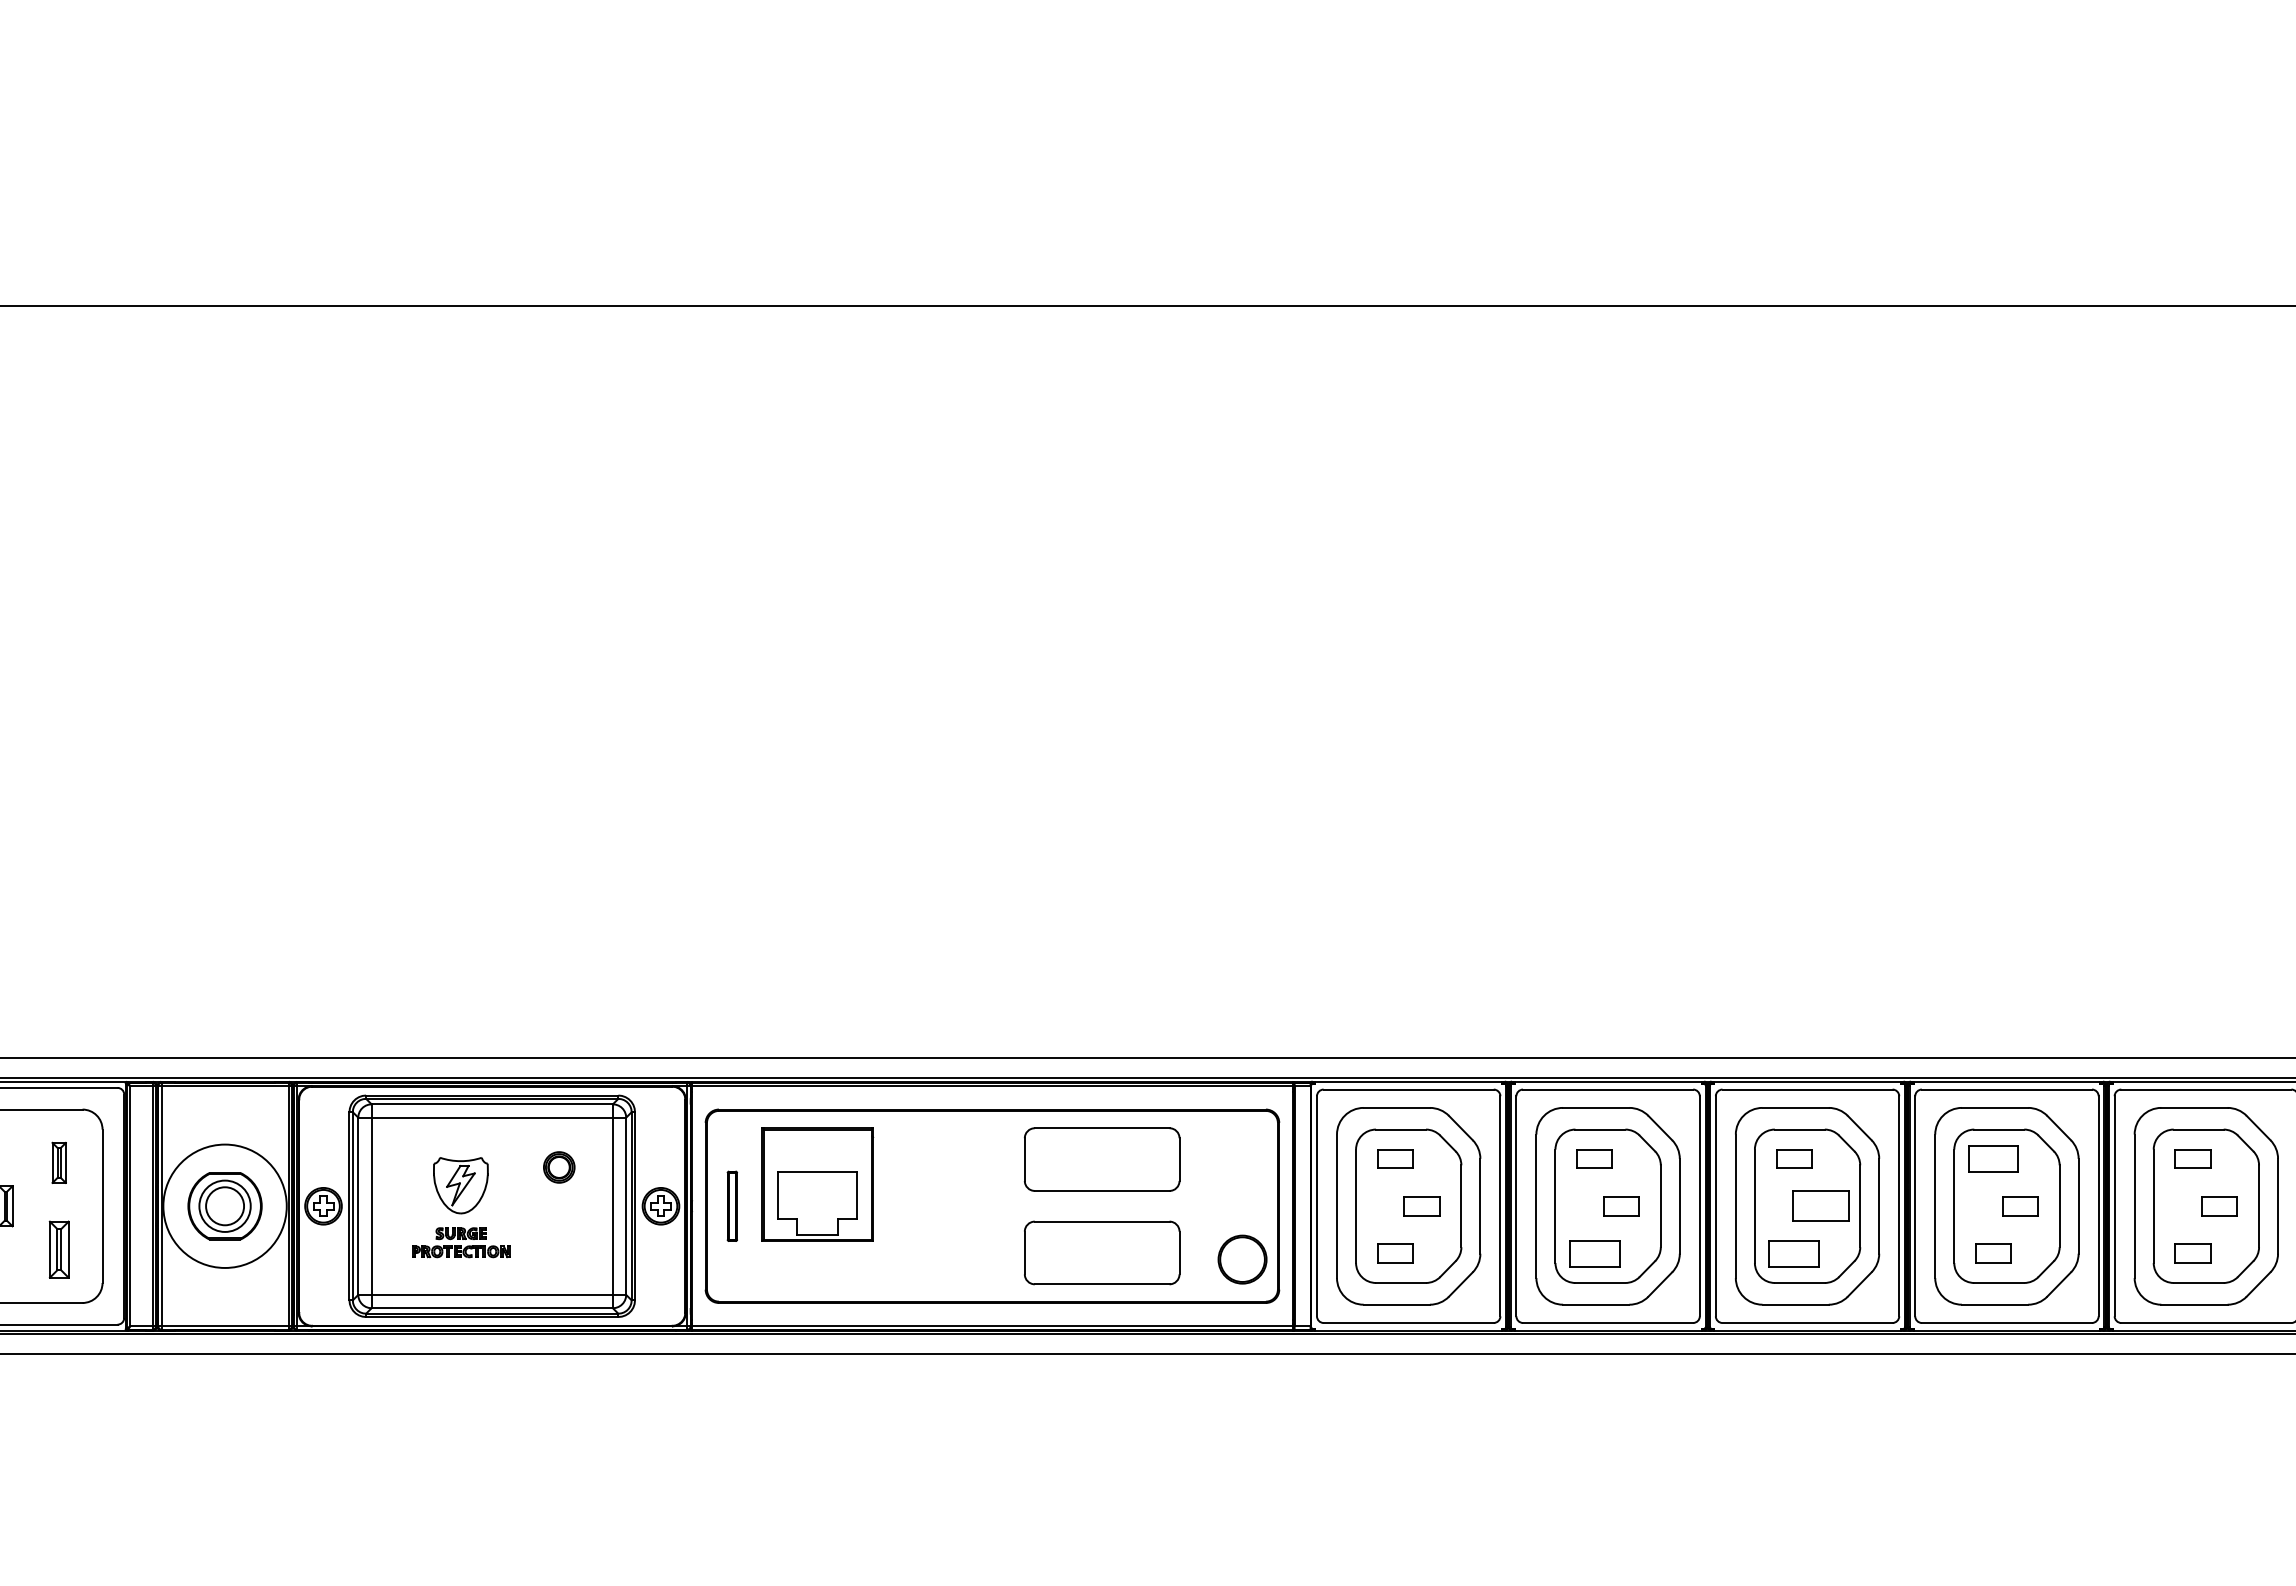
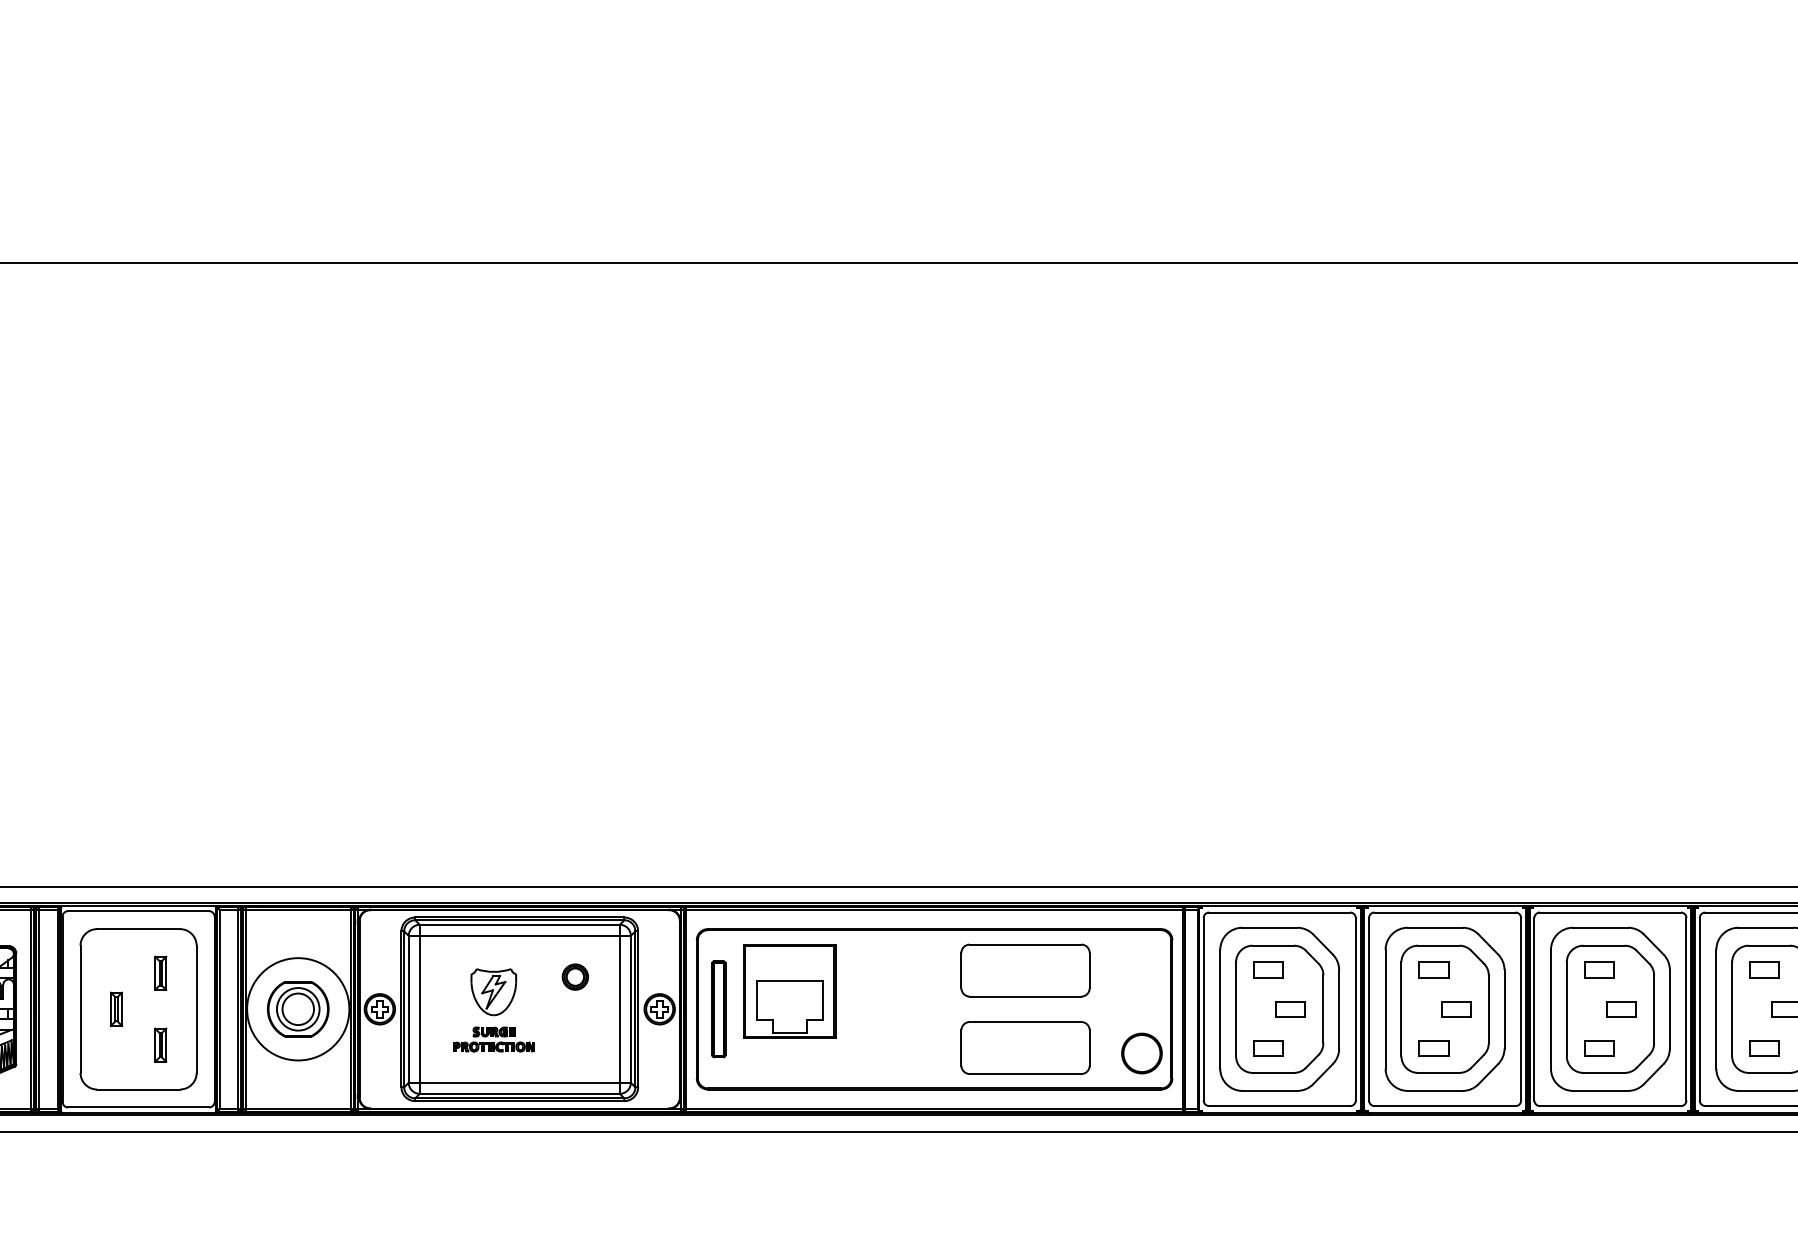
part: (1993, 1158) -> (1764, 969), size x0.71
part: (732, 1206) -> (719, 1009), size x1.67
part: (1820, 1206) -> (1621, 1009), size x0.62
part: (58, 1249) -> (160, 1045), size x0.71
part: (1594, 1253) -> (1433, 1048), size x0.71
part: (1794, 1253) -> (1599, 1048), size x0.71

